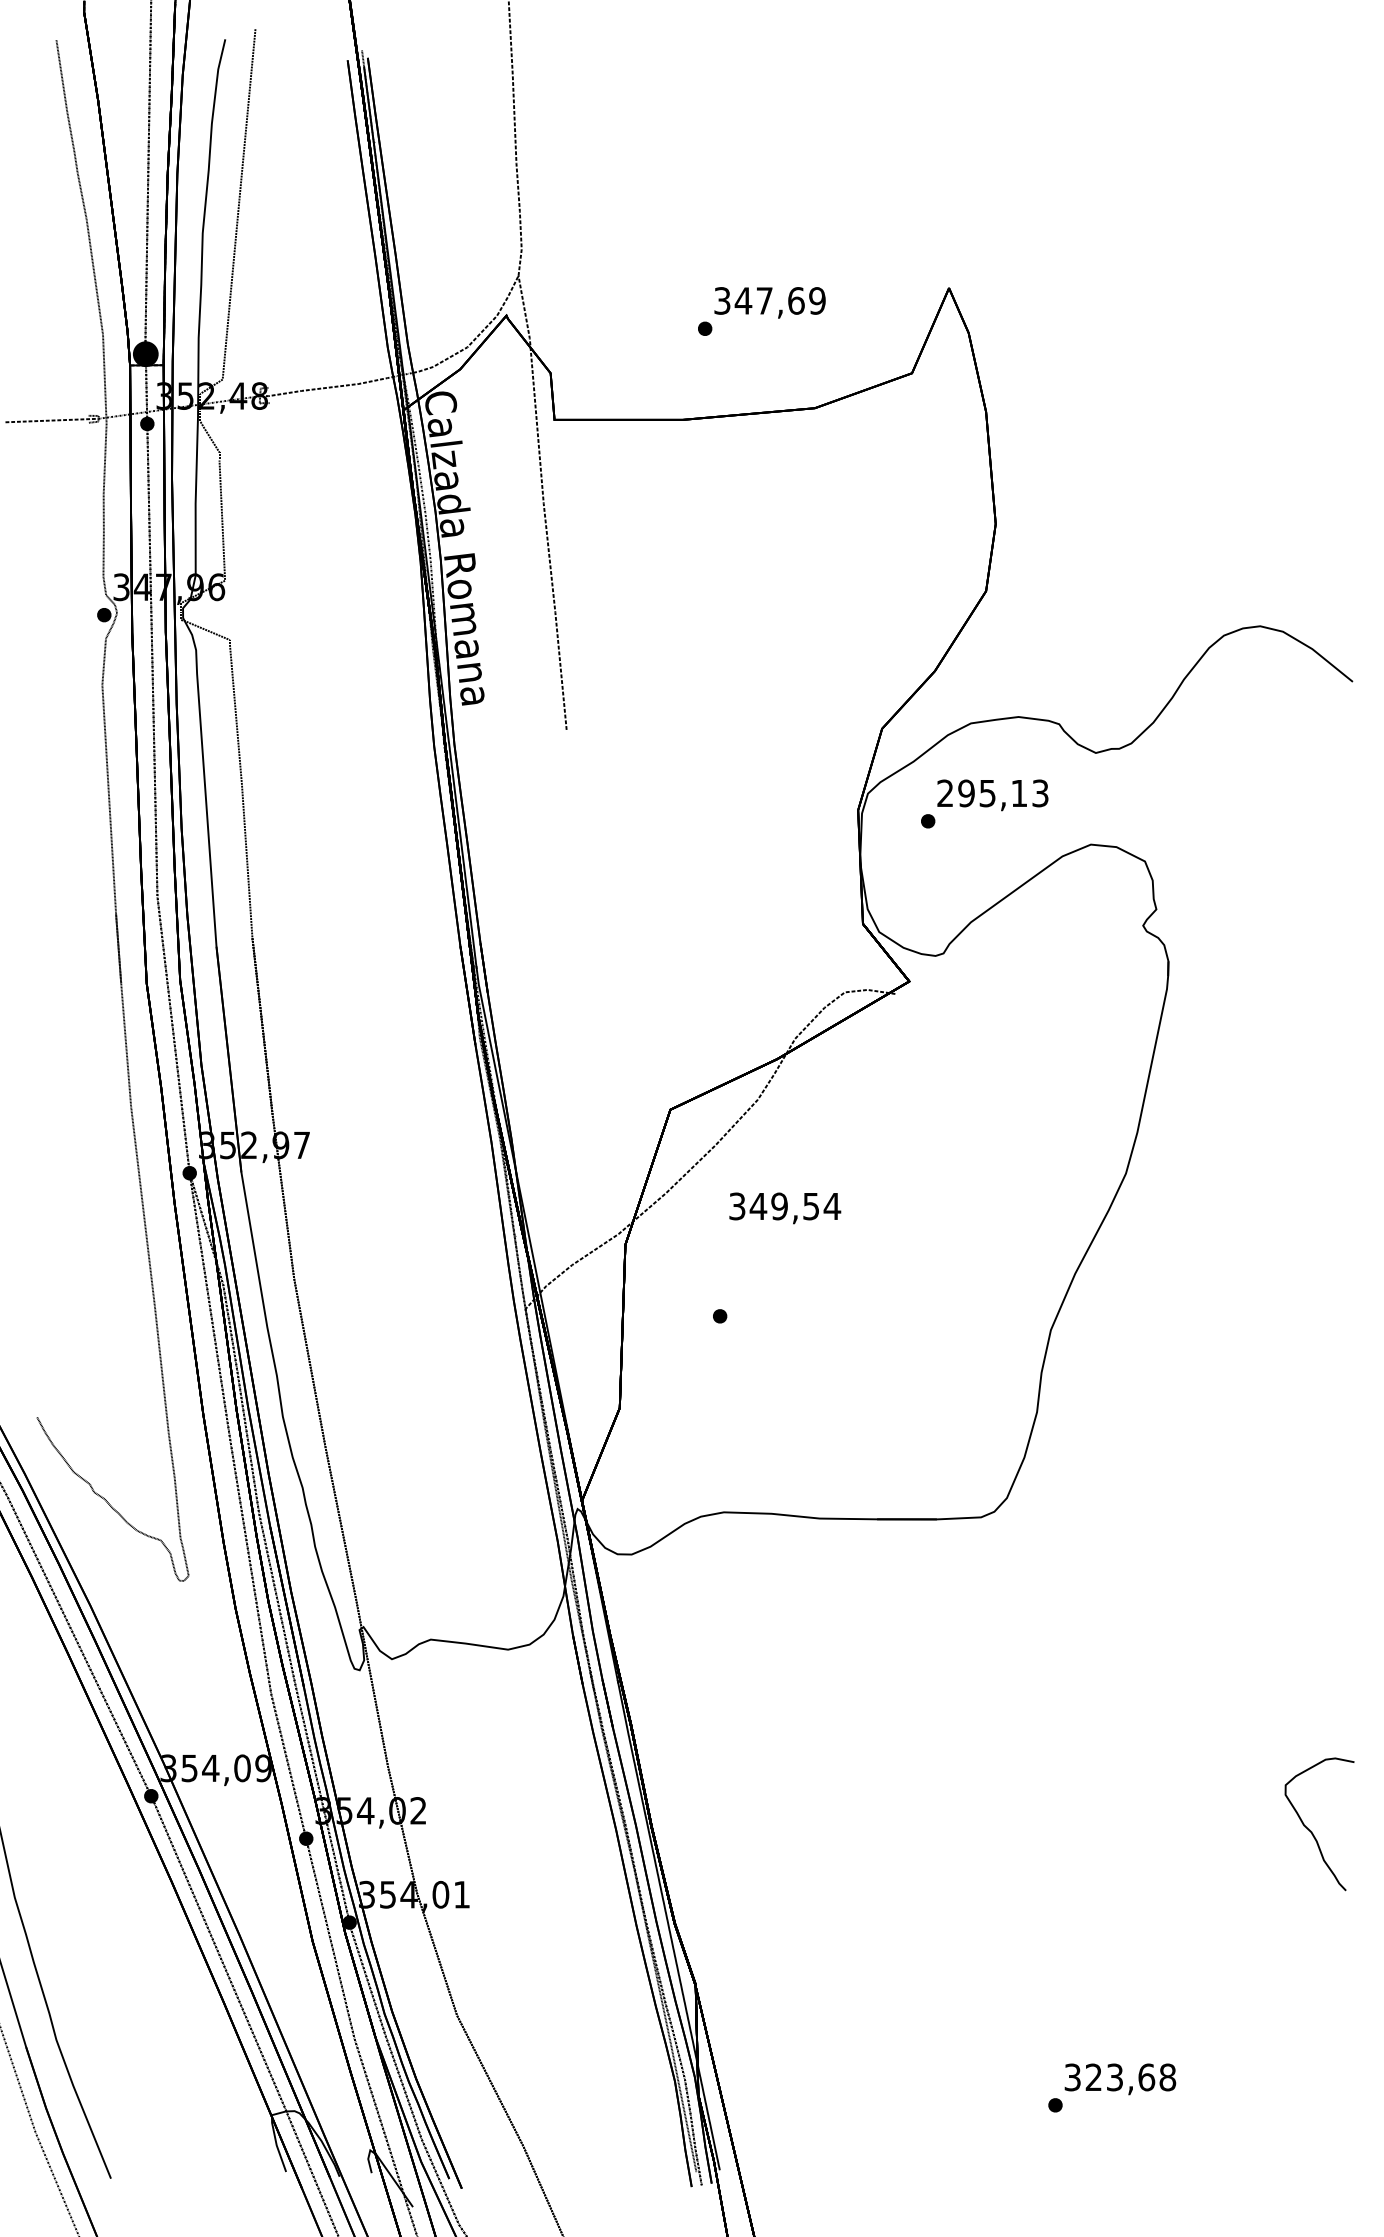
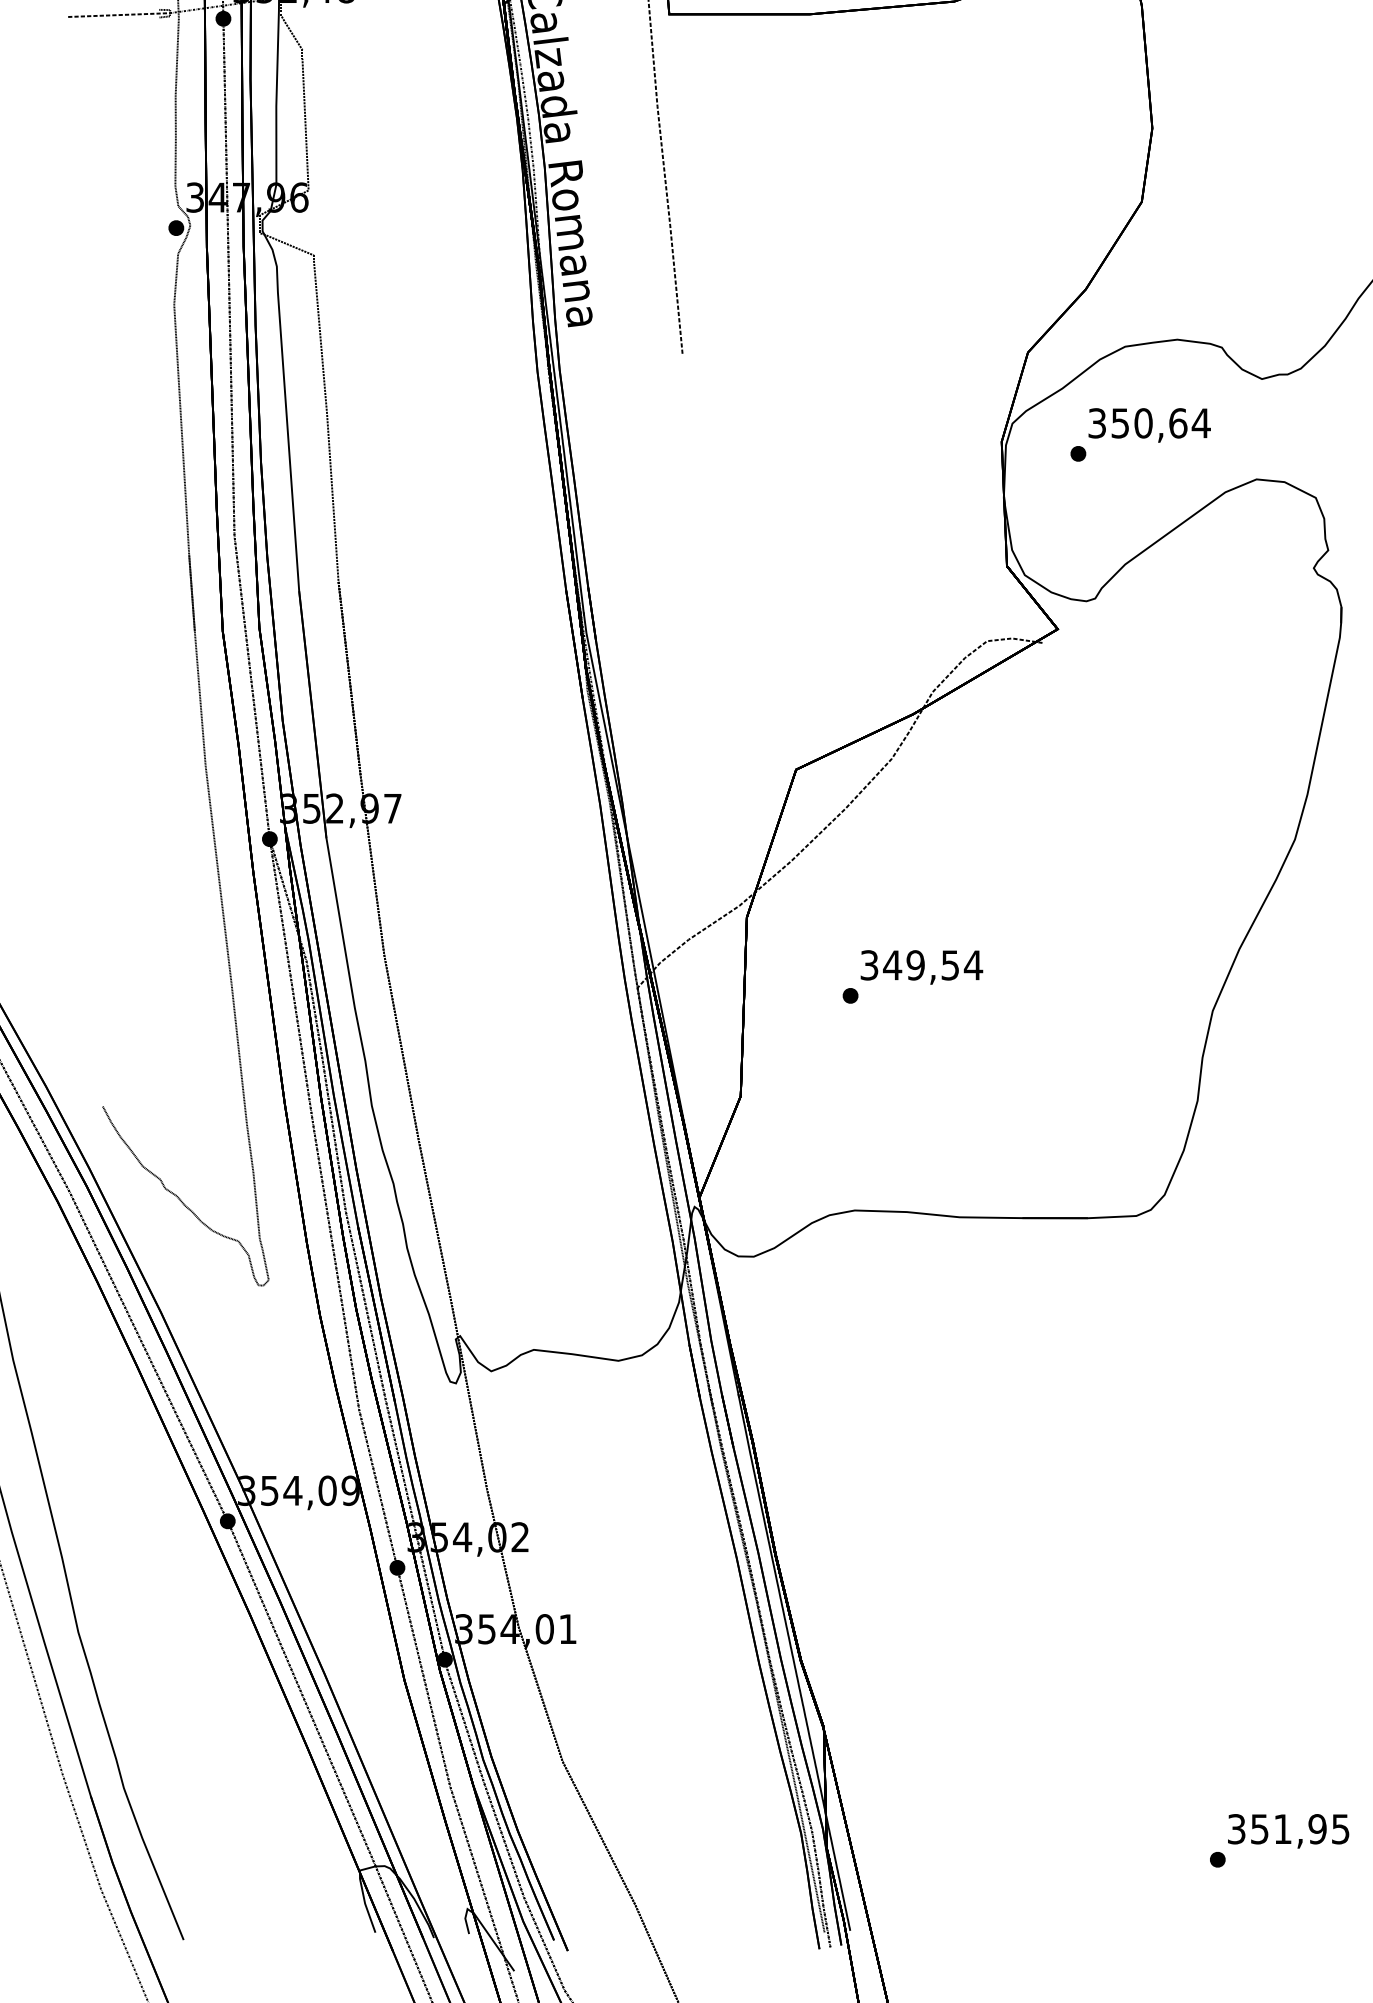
text: (993, 793) -> (1149, 423), 295,13 -> 350,64
text: (785, 1208) -> (922, 967), moved
text: (1130, 2077) -> (1299, 1829), 323,68 -> 351,95

